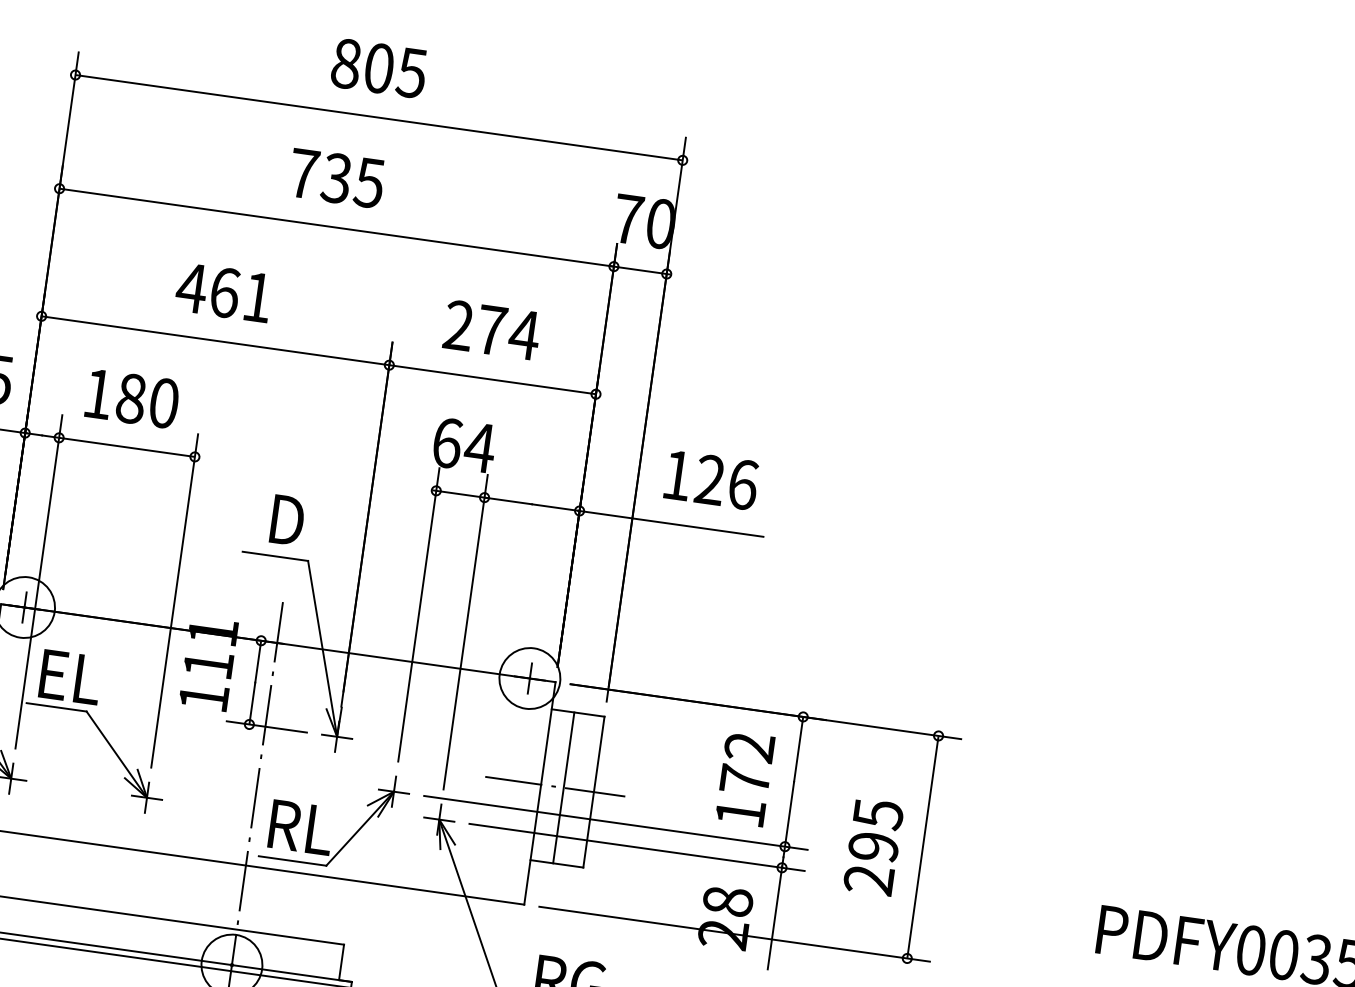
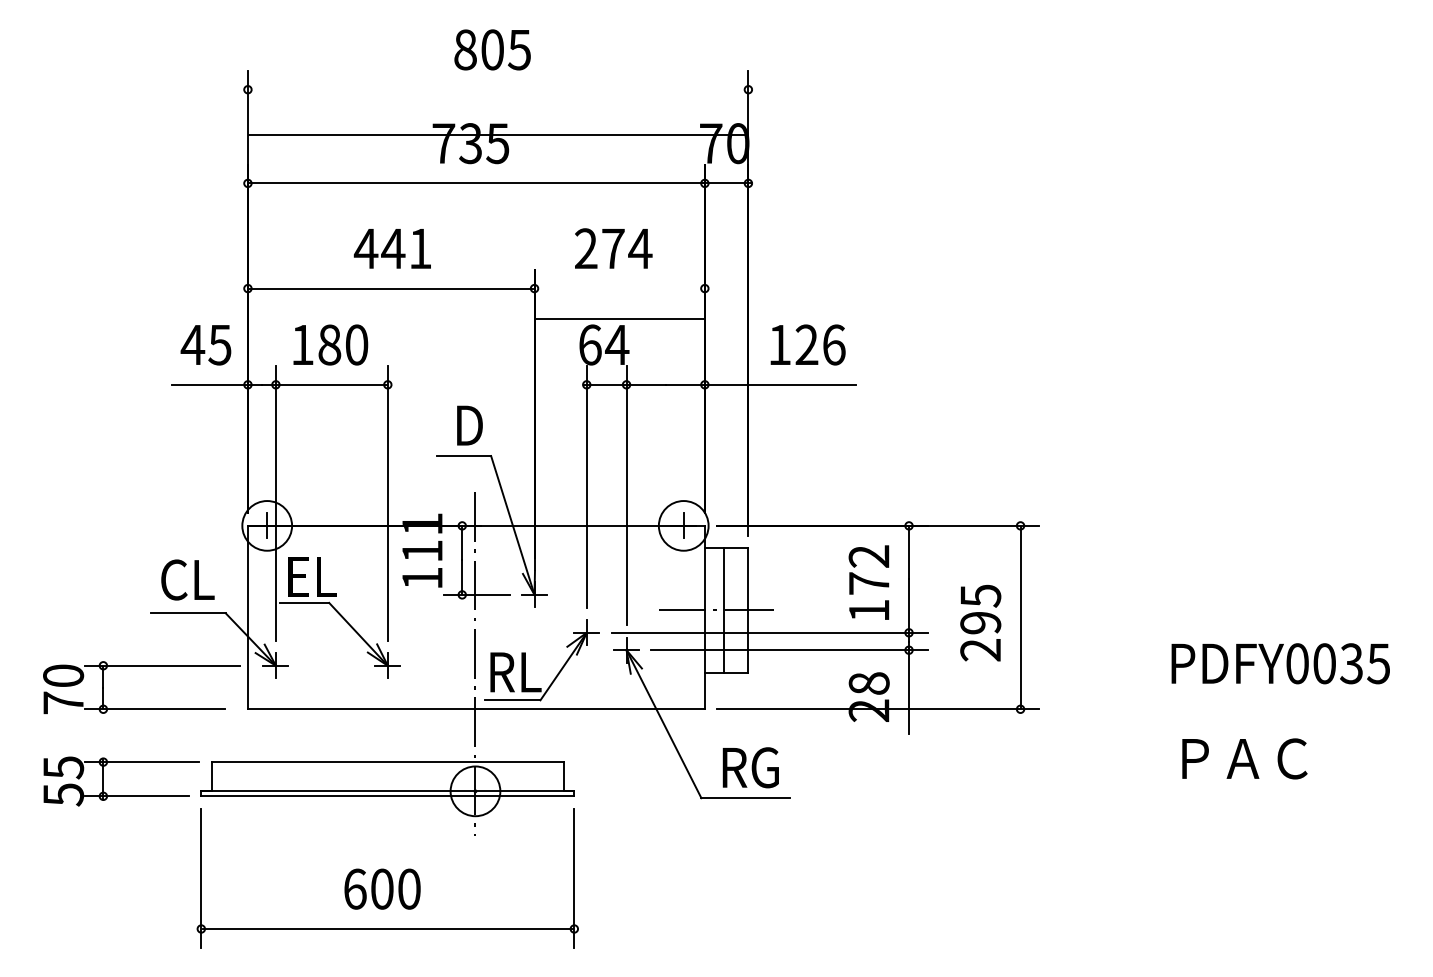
line: (379, 117) -> (498, 134), moved
text: (225, 292) -> (393, 248), 461 -> 441
line: (492, 379) -> (619, 318), moved

